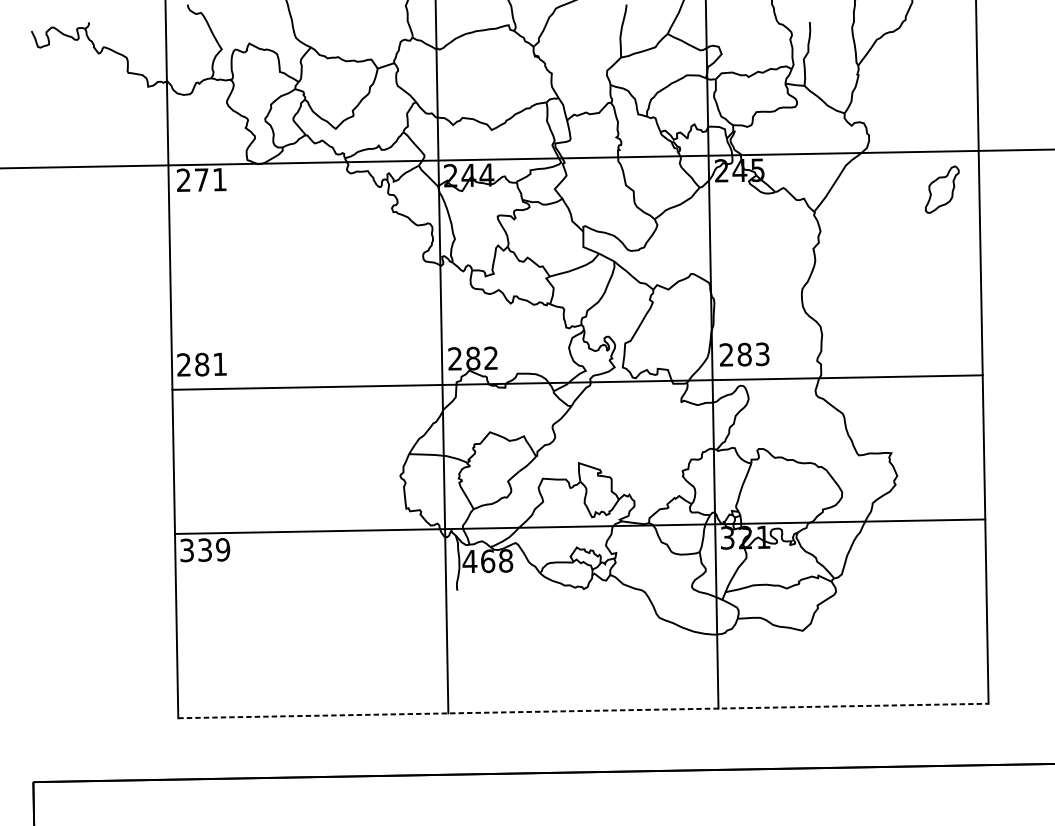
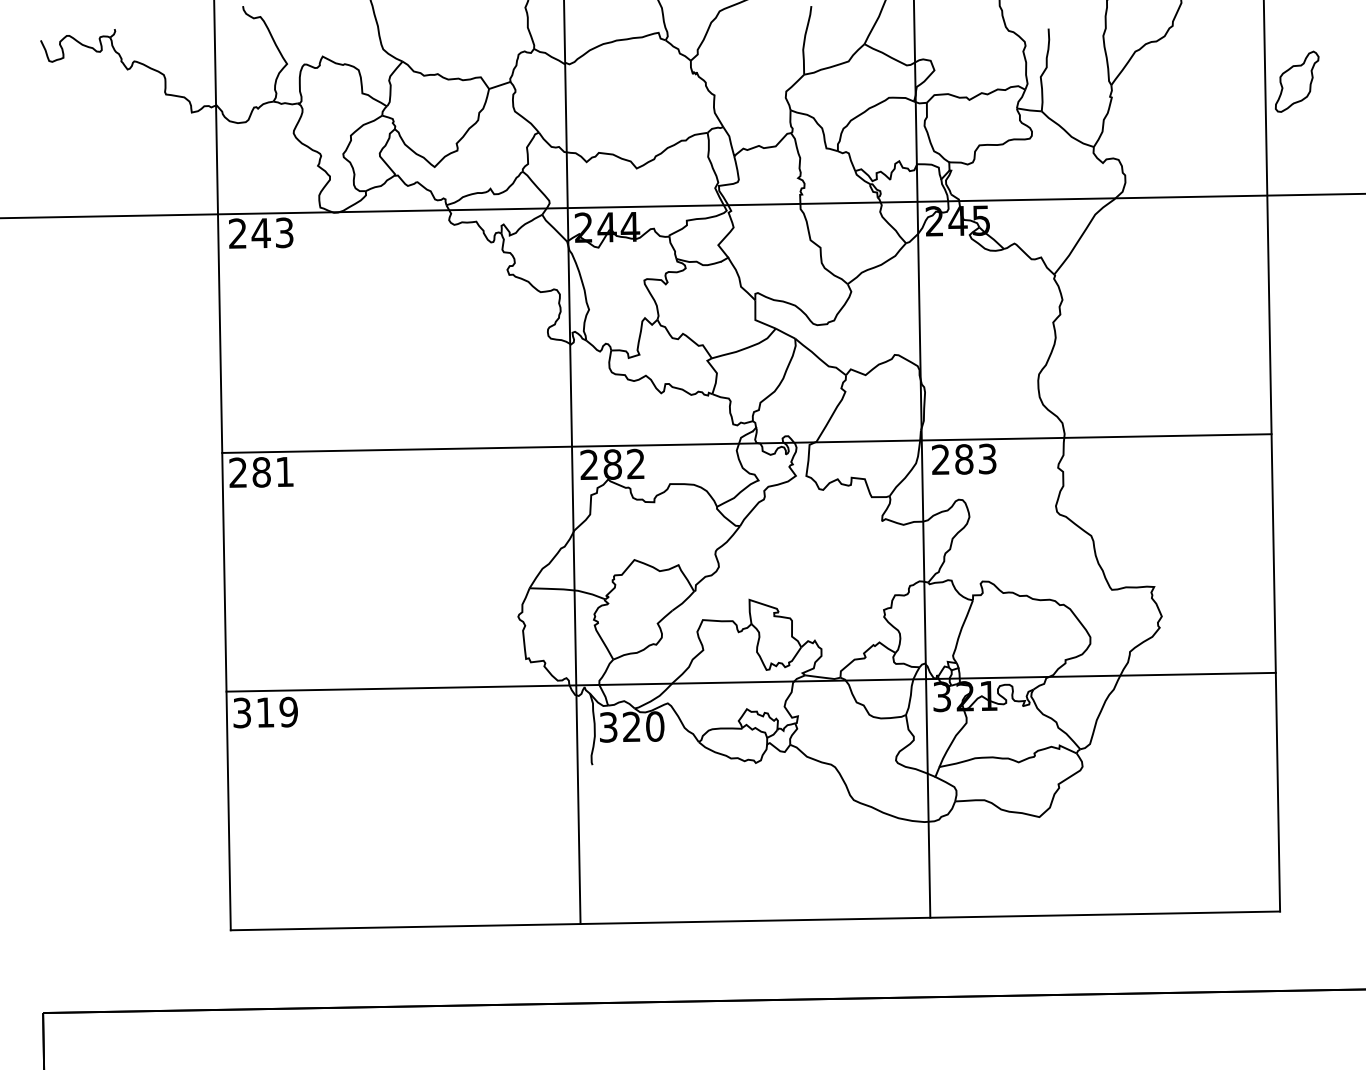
text: (210, 179) -> (272, 232), 271 -> 243
part: (941, 189) -> (1296, 81), moved
line: (577, 382) -> (746, 443), moved
text: (205, 550) -> (265, 712), 339 -> 319
text: (487, 560) -> (631, 726), 468 -> 320
line: (583, 710) -> (755, 920), dashed -> solid

